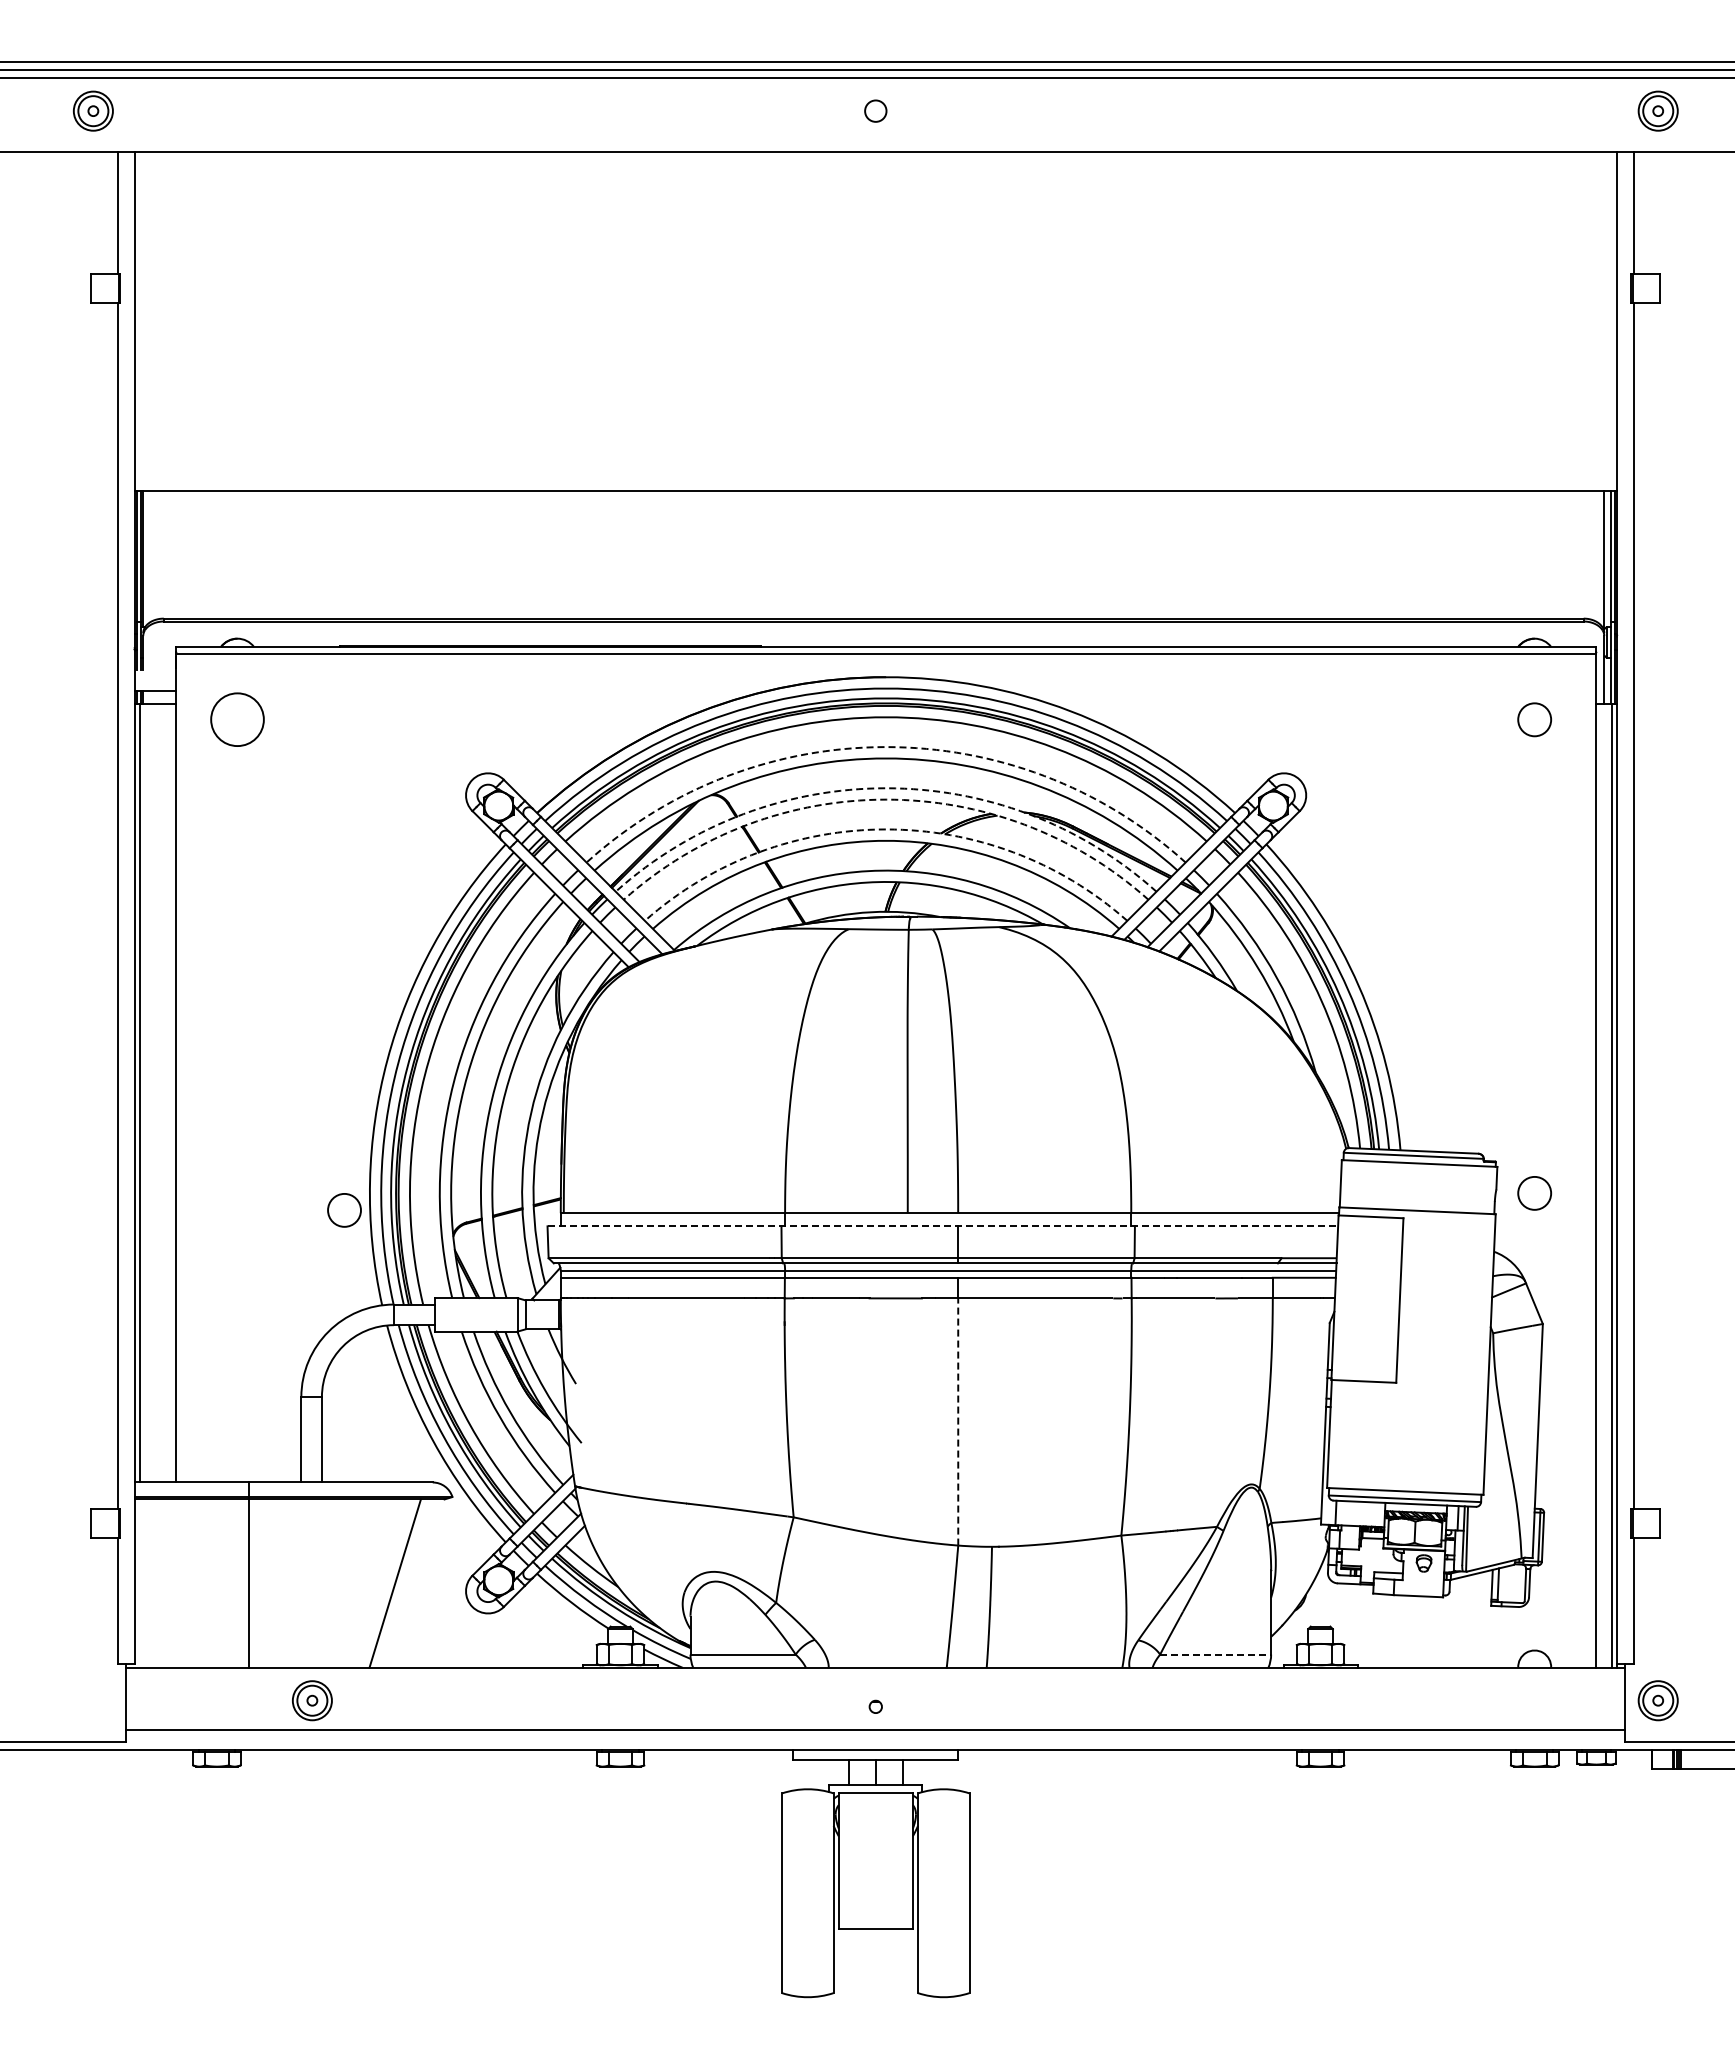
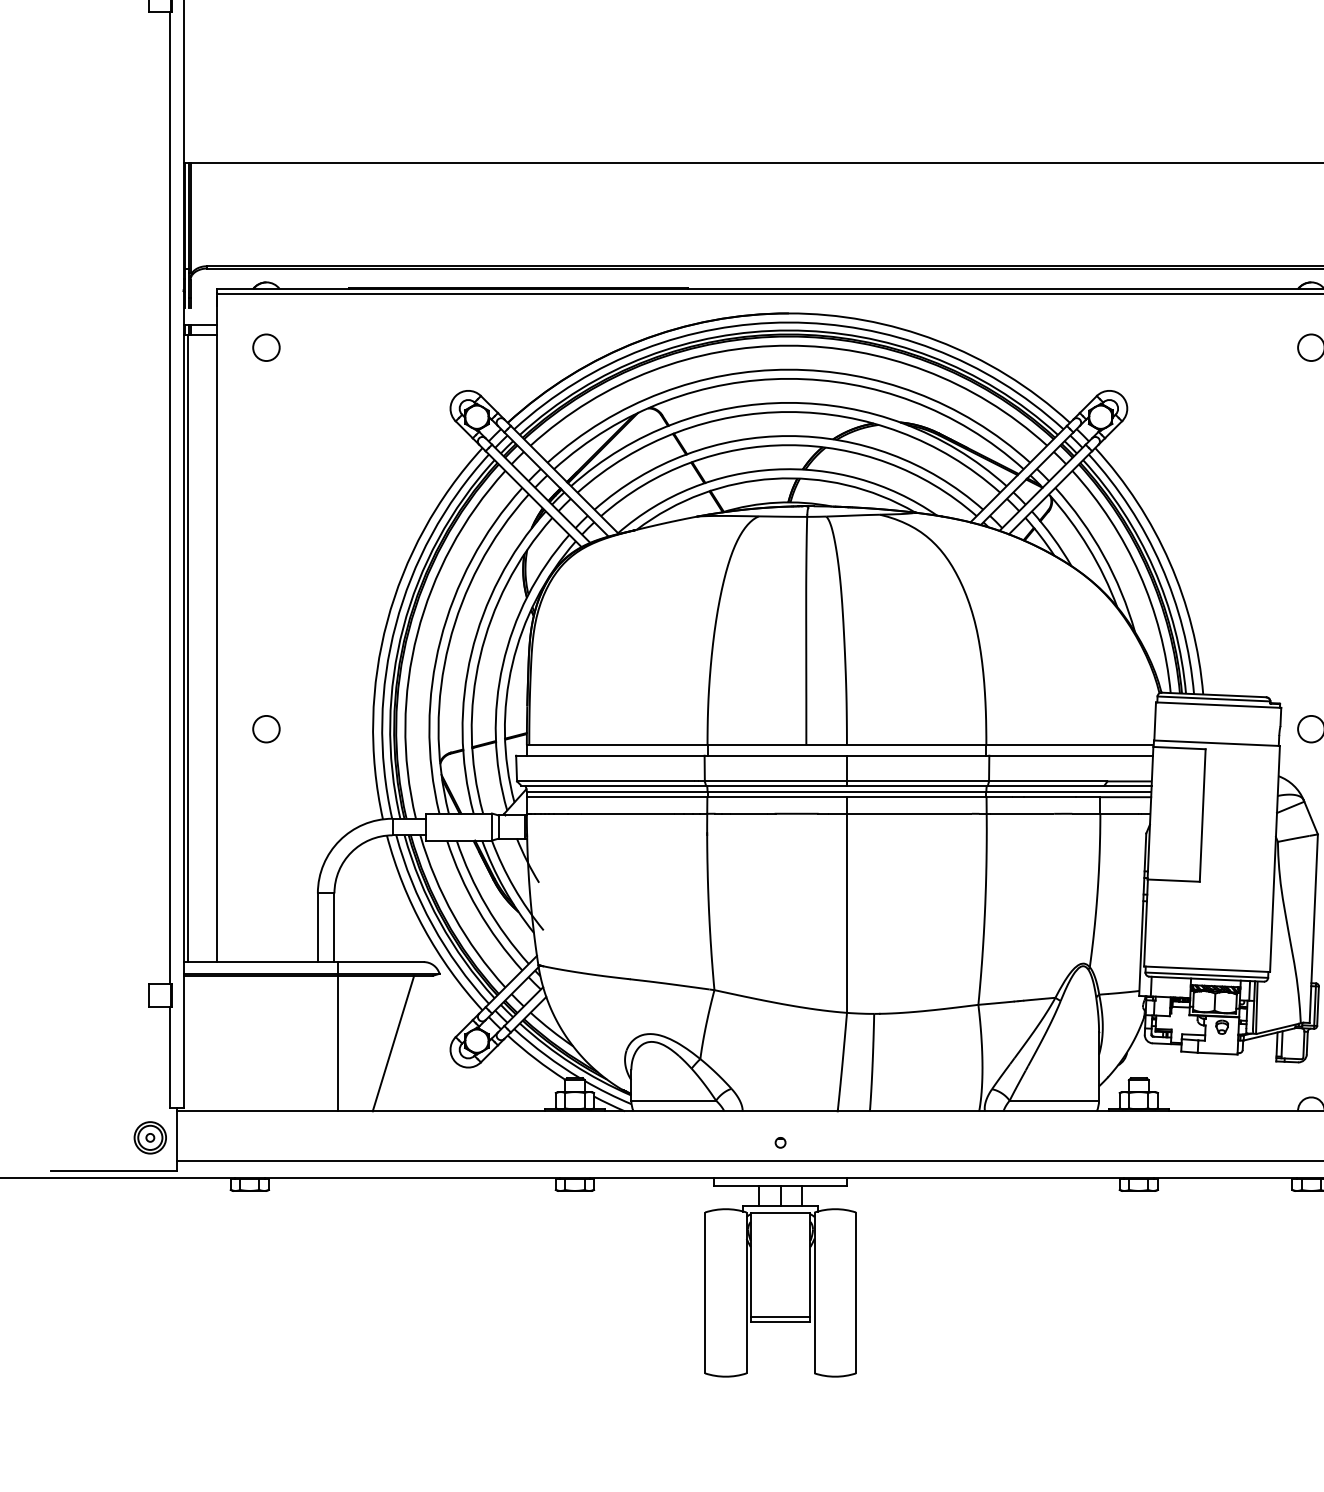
circle: (237, 719) -> (266, 347), size x0.62
arc: (886, 747) -> (789, 370), dashed -> solid
arc: (886, 788) -> (789, 403), dashed -> solid
arc: (886, 799) -> (789, 411), dashed -> solid
arc: (886, 829) -> (789, 436), dashed -> solid
circle: (344, 1210) -> (266, 729), moved
line: (943, 1226) -> (835, 755), dashed -> solid
line: (958, 1421) -> (847, 912), dashed -> solid
line: (248, 1574) -> (338, 1036), moved
line: (1216, 1654) -> (1055, 1100), dashed -> solid
part: (312, 1700) -> (150, 1137), moved
line: (875, 1923) -> (780, 1317), added

